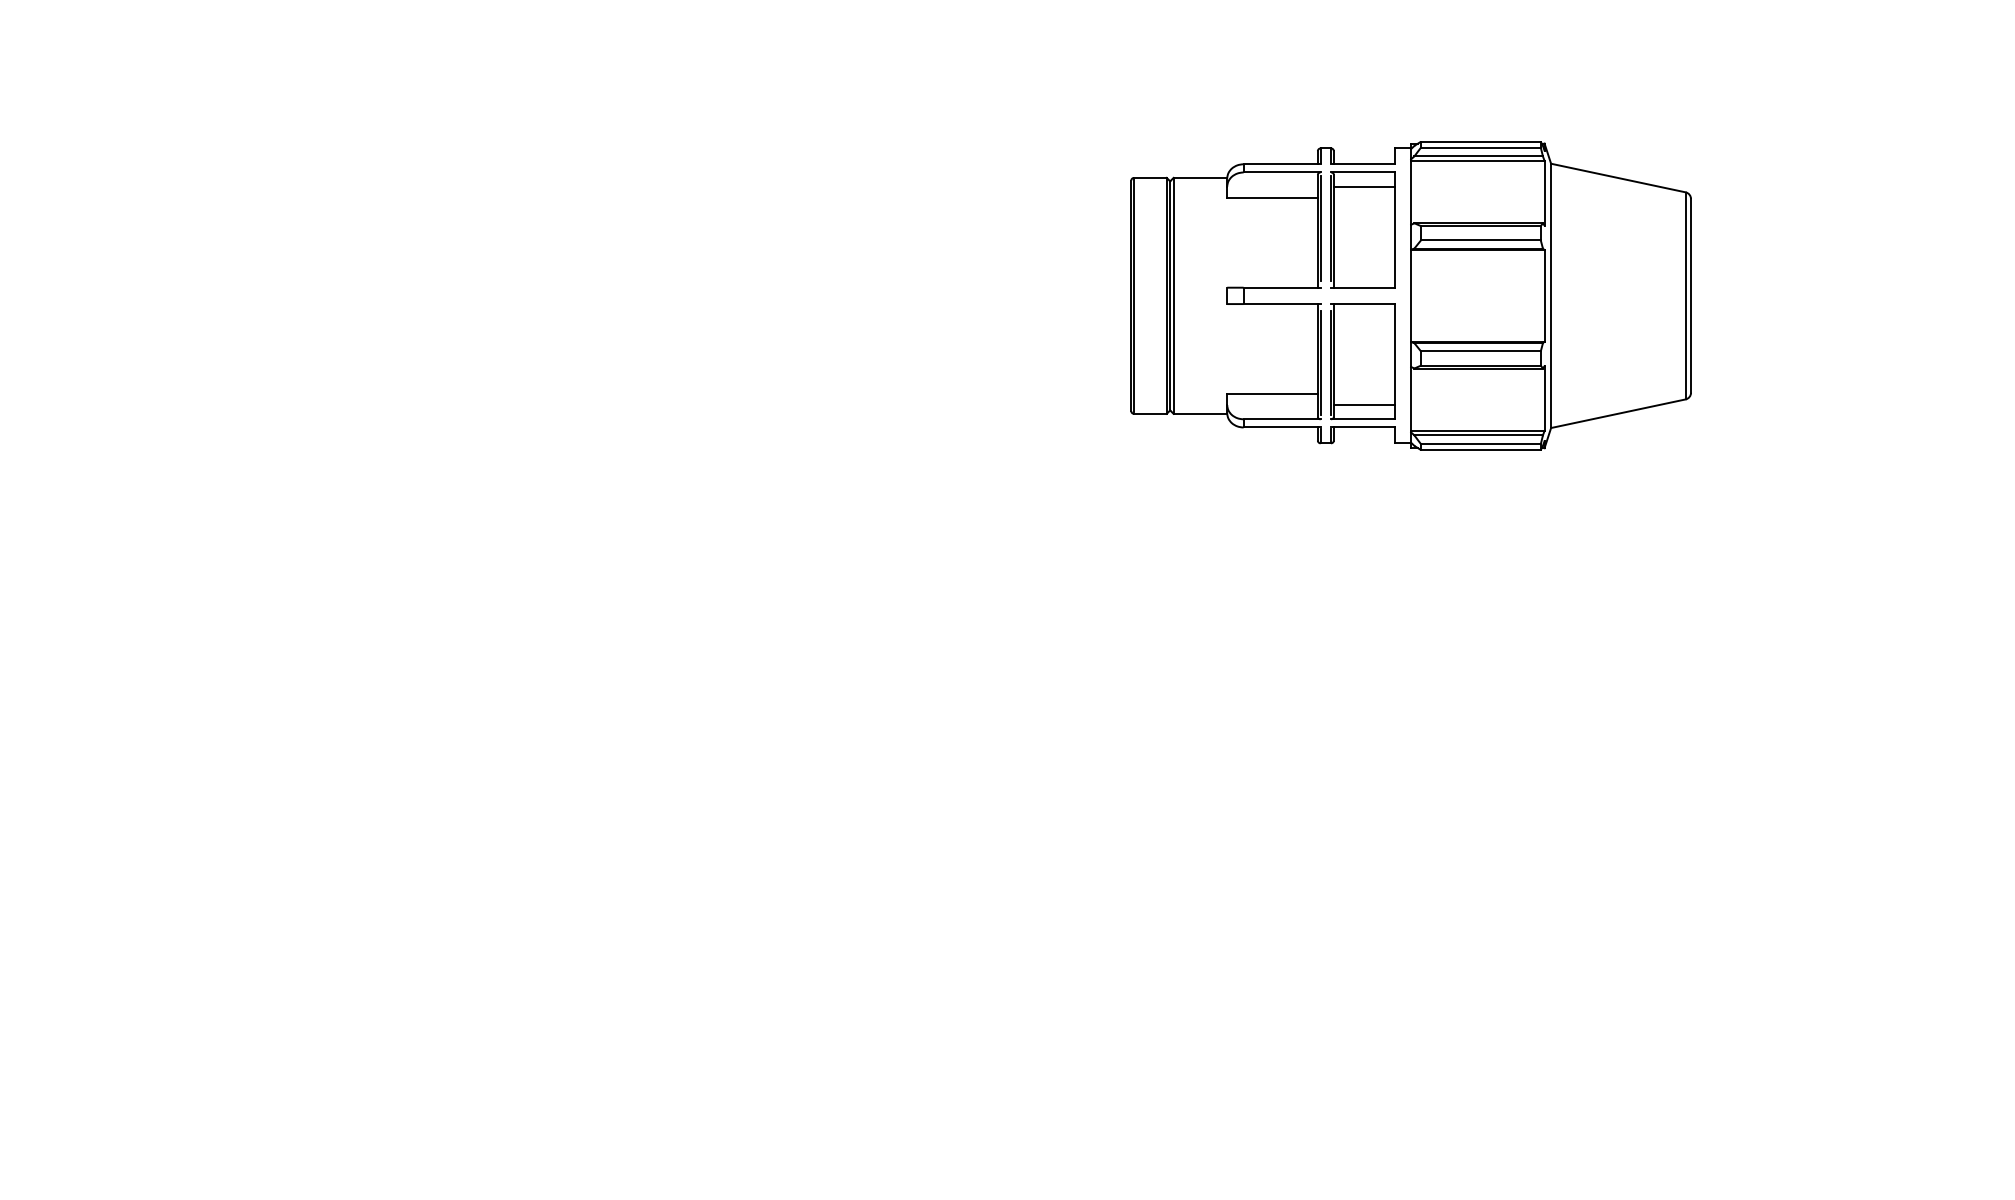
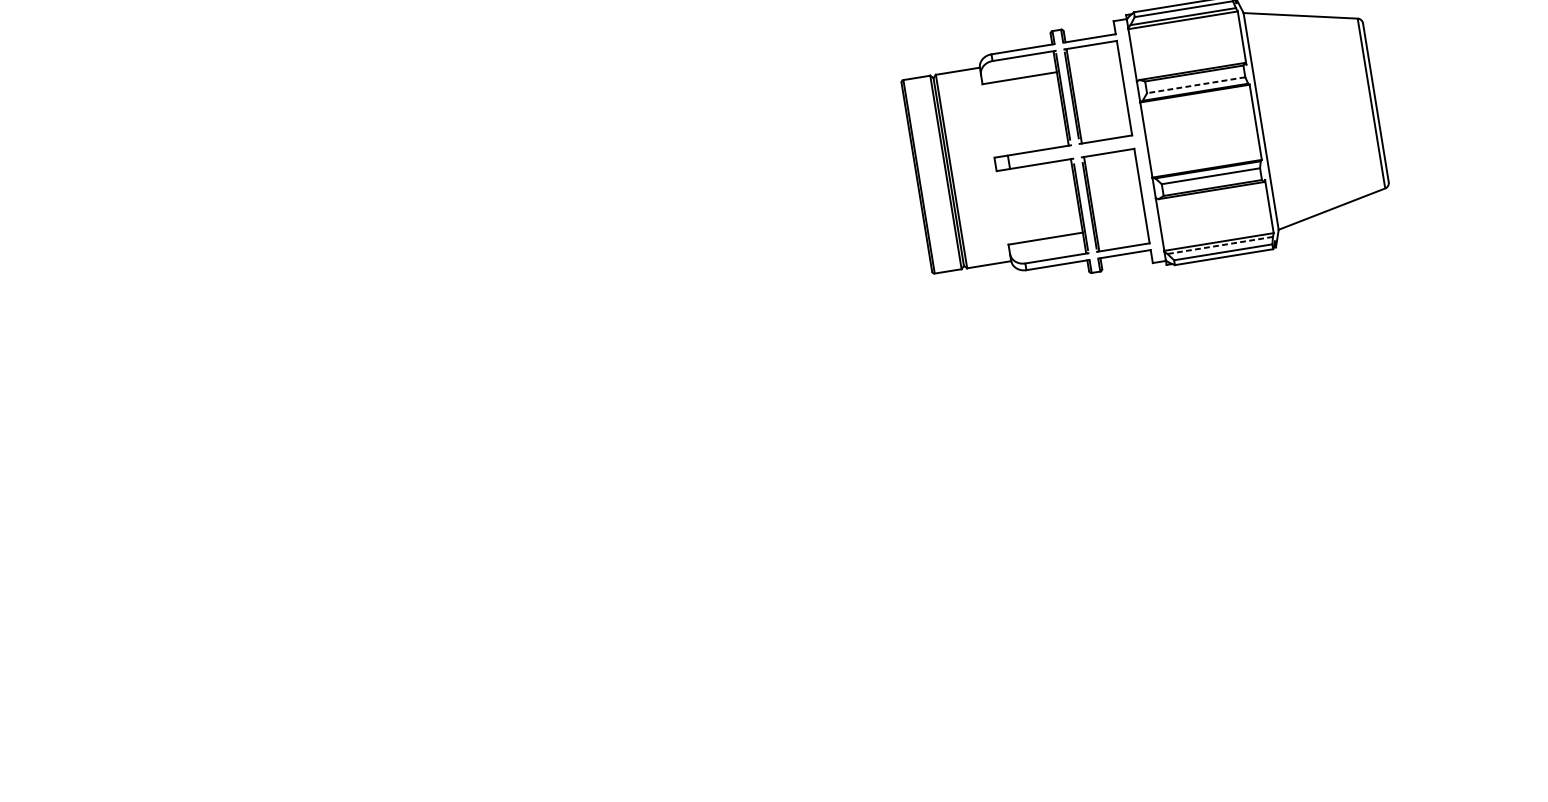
line: (1364, 186) -> (1093, 56), removed
line: (1480, 240) -> (1195, 85), solid -> dashed
line: (1364, 405) -> (1122, 236), removed
line: (1478, 435) -> (1220, 245), solid -> dashed

